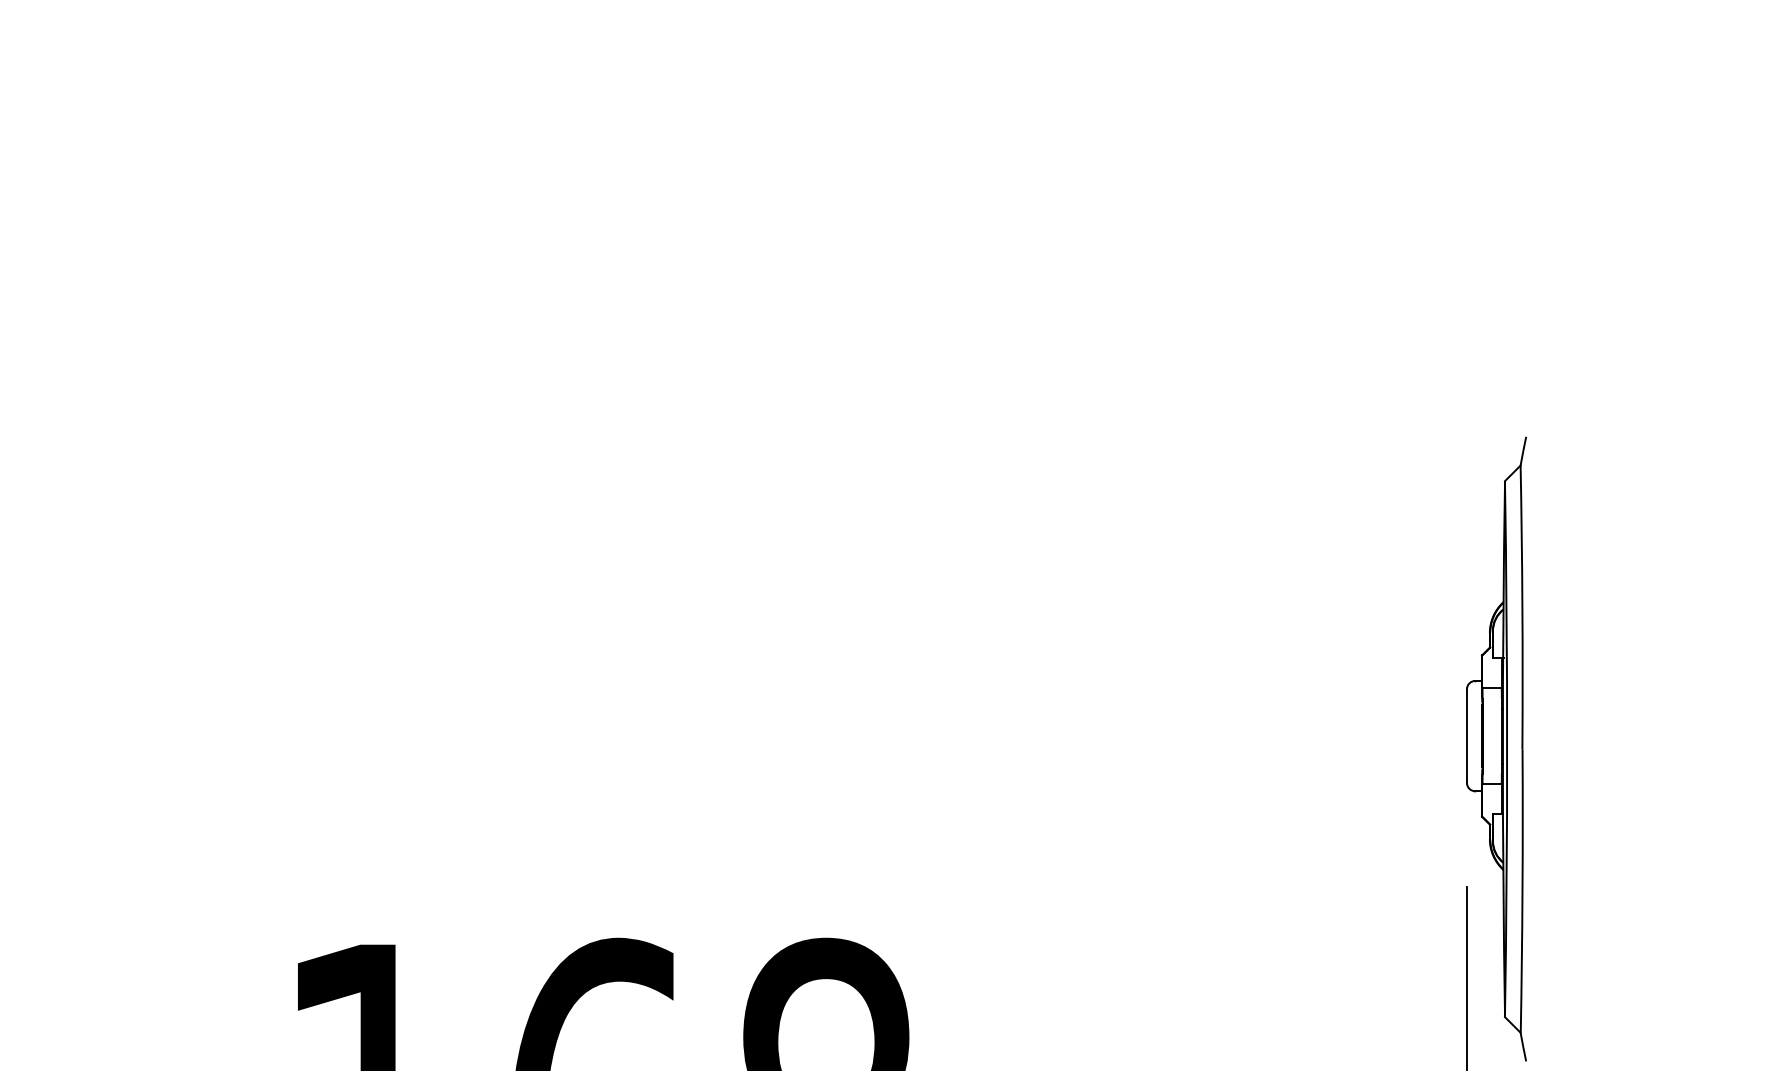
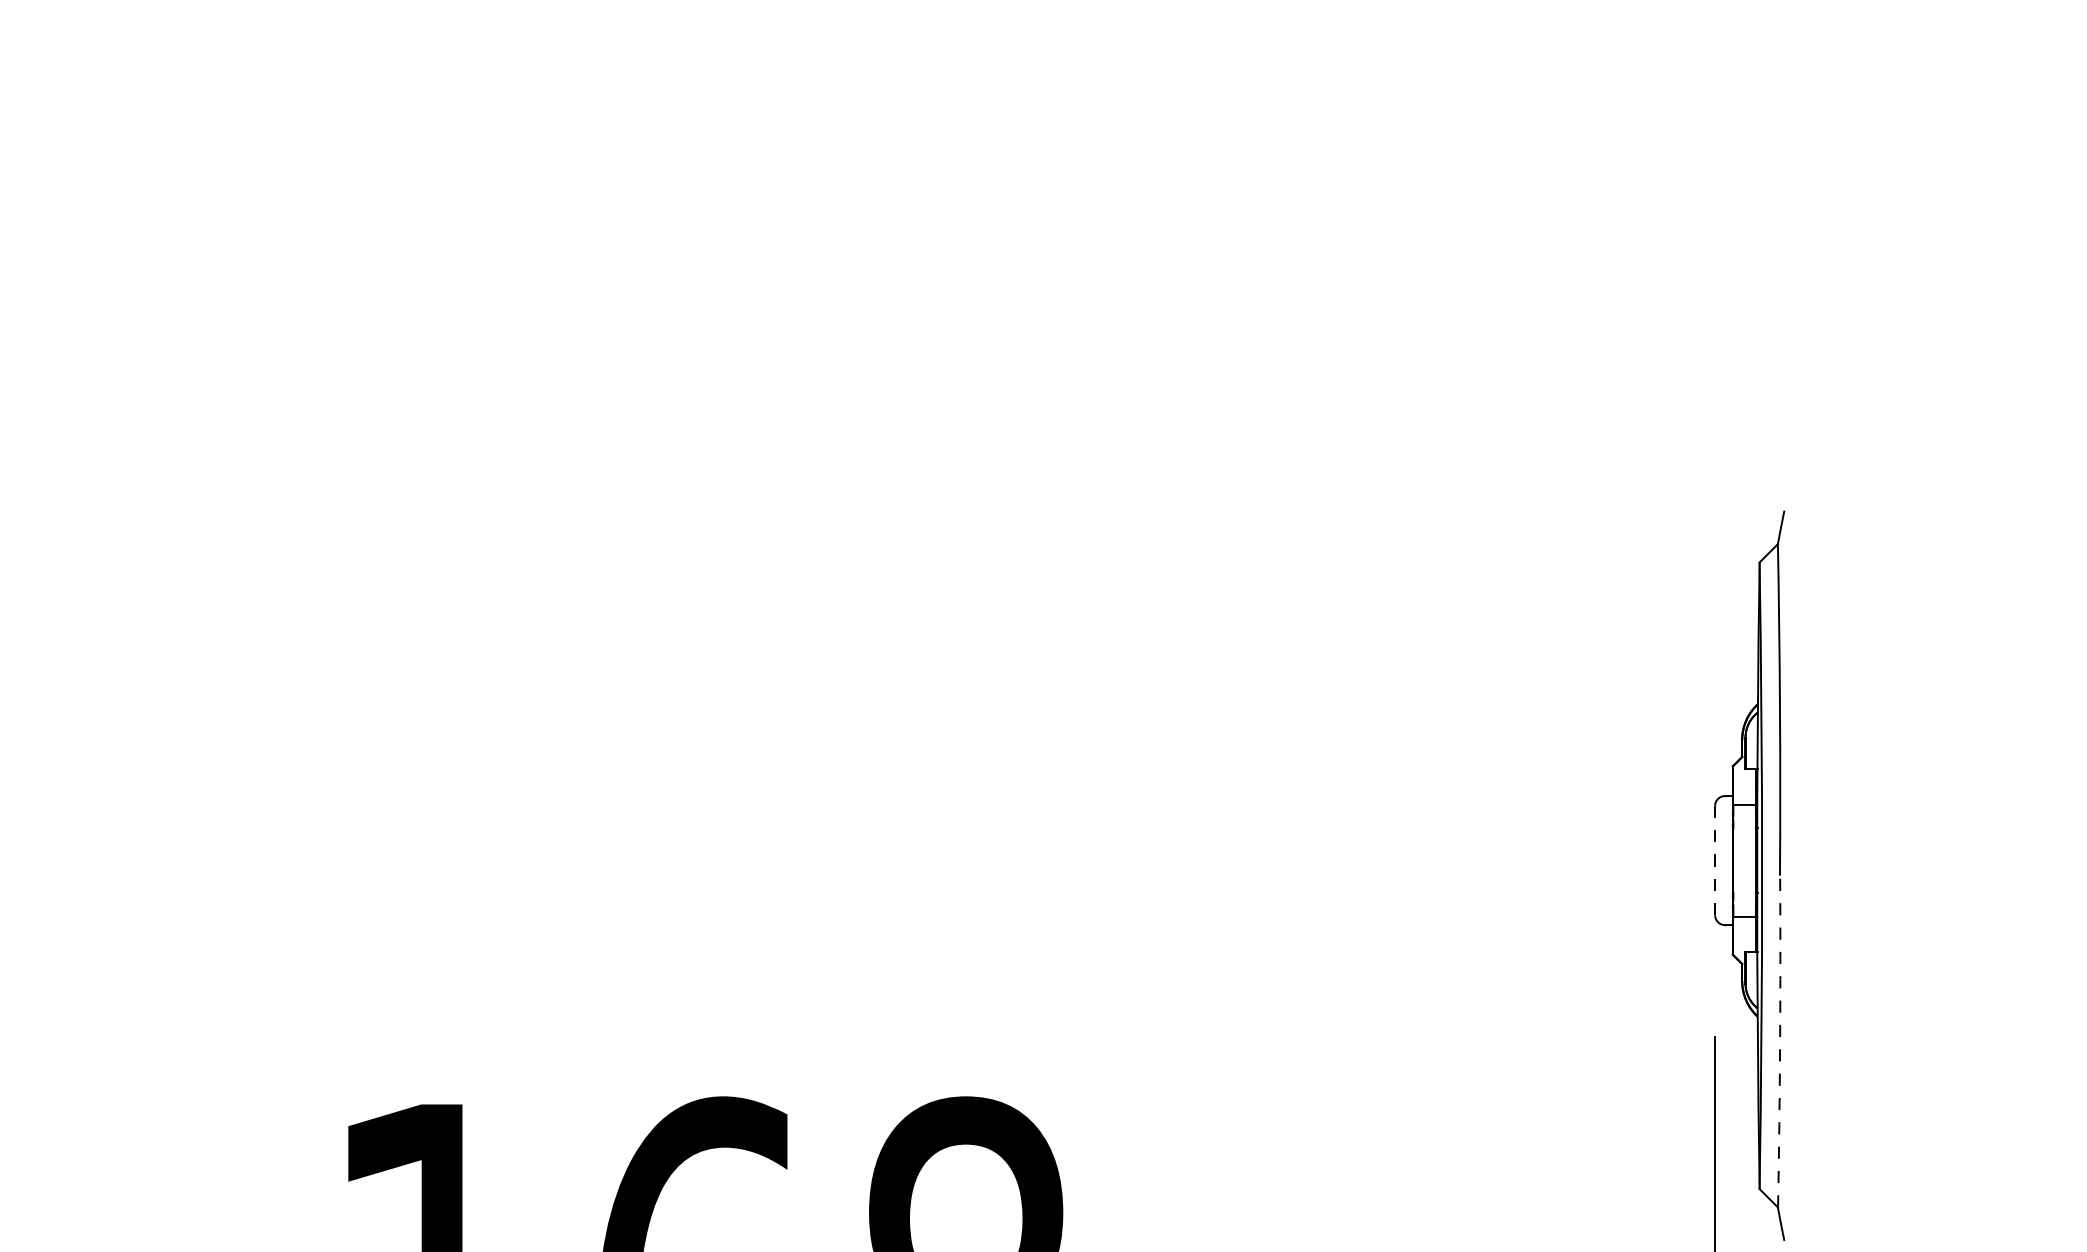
line: (1466, 736) -> (1714, 861), solid -> dashed
arc: (1522, 890) -> (1780, 1041), solid -> dashed

